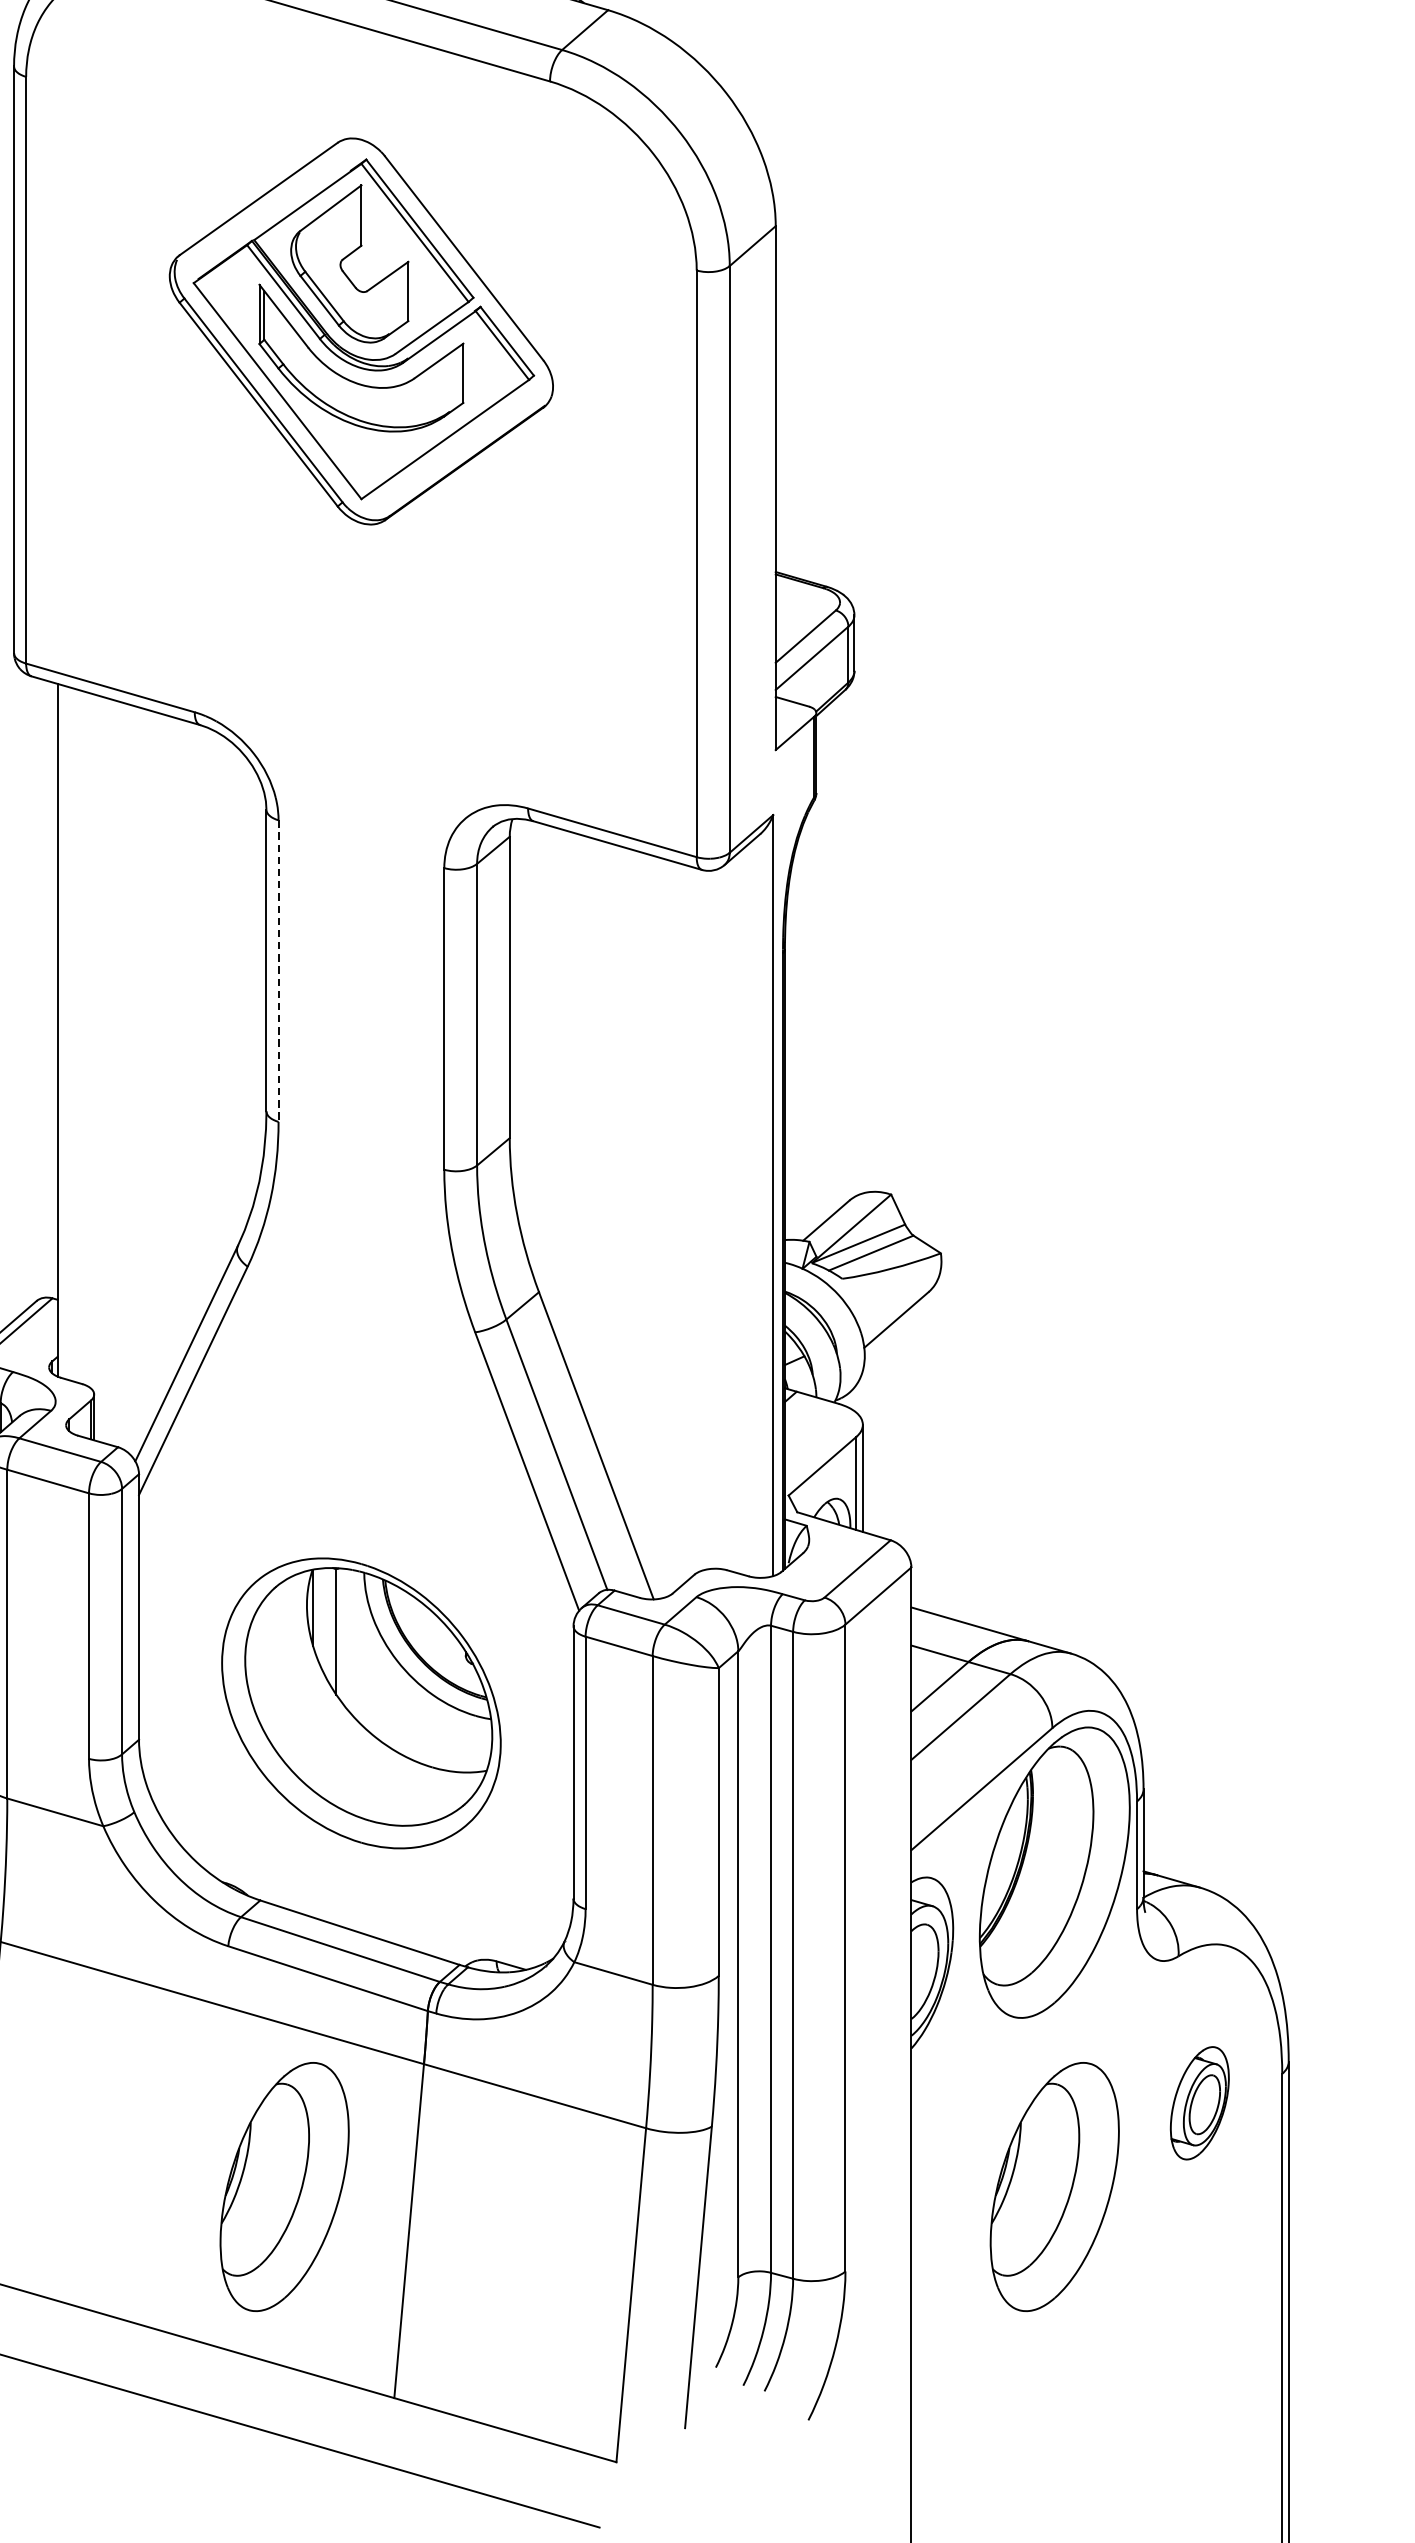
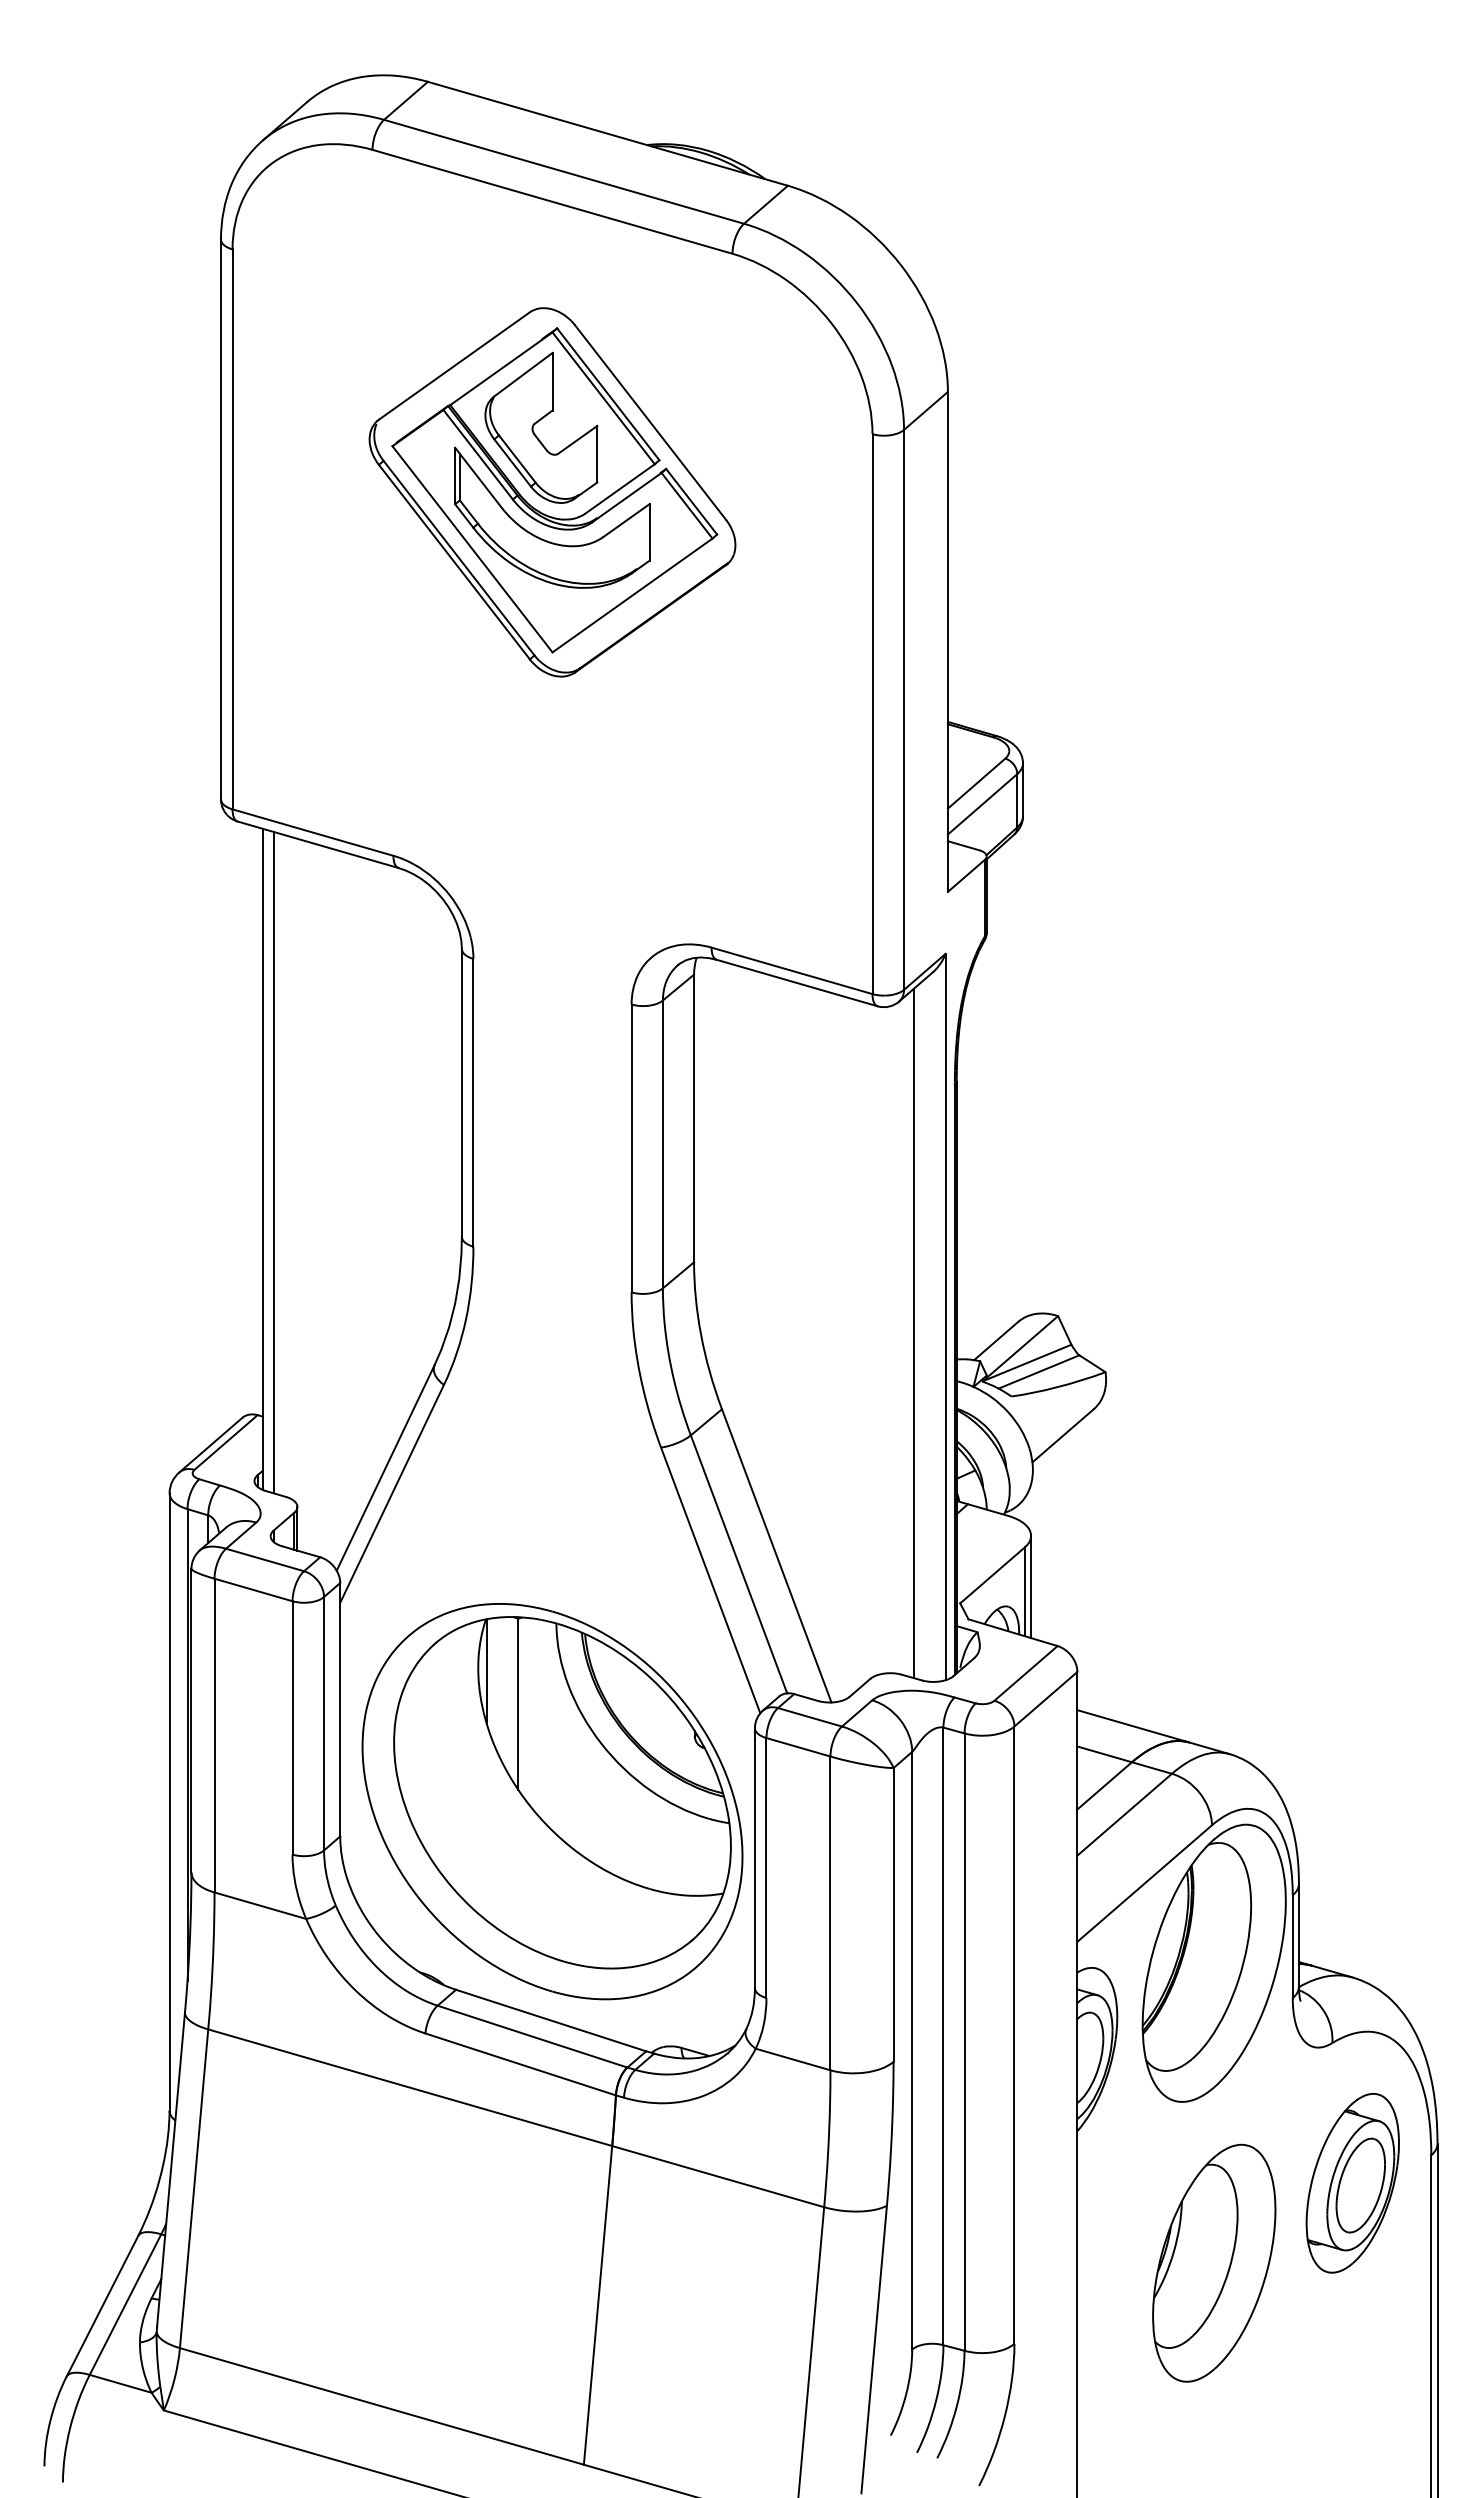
line: (278, 970) -> (473, 1102), dashed -> solid
line: (70, 1033) -> (274, 1162), added
line: (740, 1212) -> (914, 1333), added
part: (361, 1703) -> (552, 1801), size x1.43
part: (1199, 2103) -> (1352, 2183), size x1.67
part: (284, 2186) -> (479, 2262), removed

